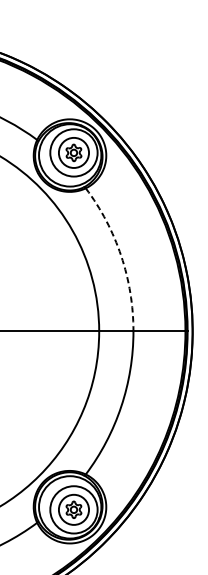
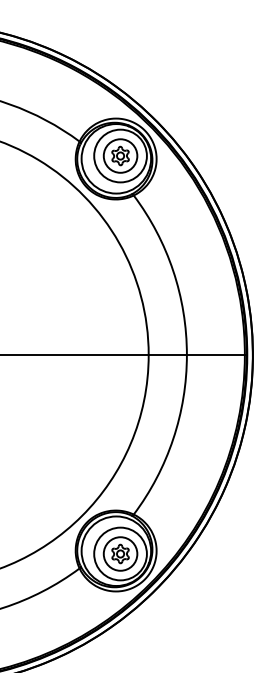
arc: (121, 255) -> (173, 270), dashed -> solid

